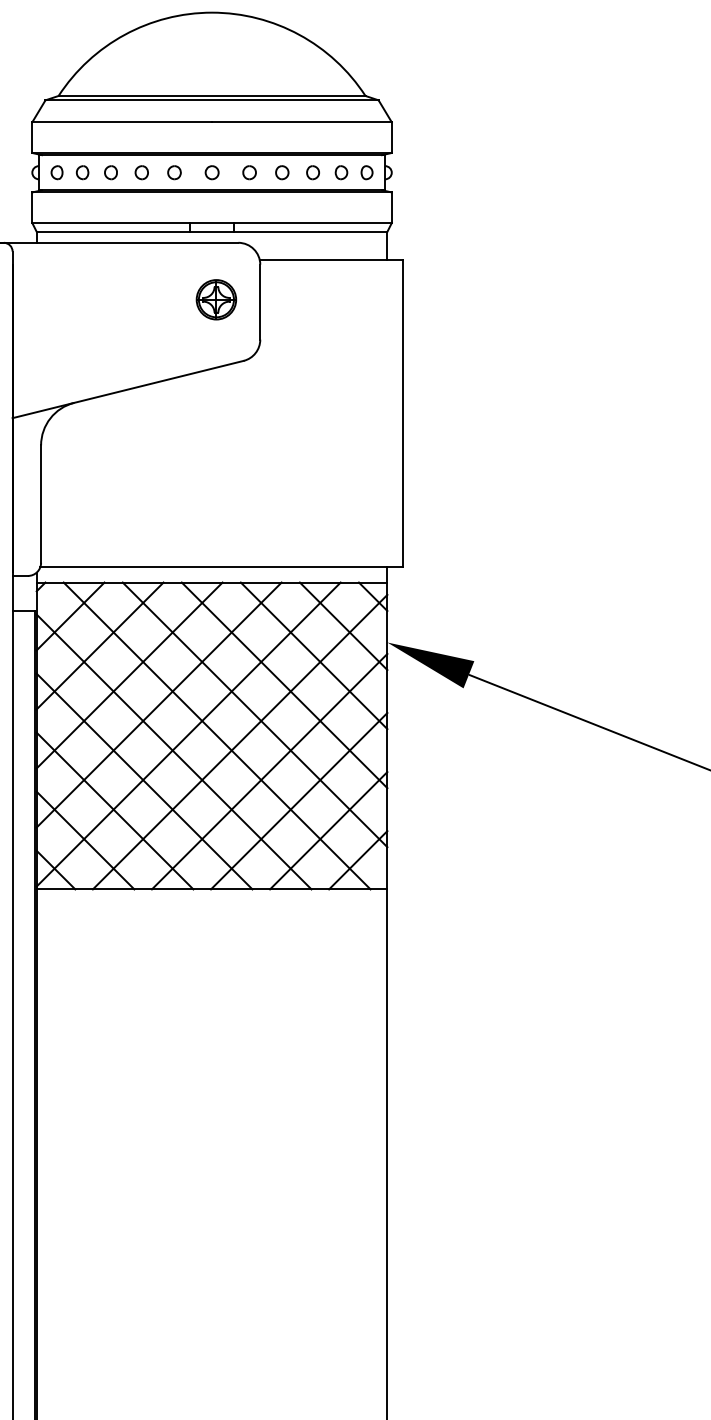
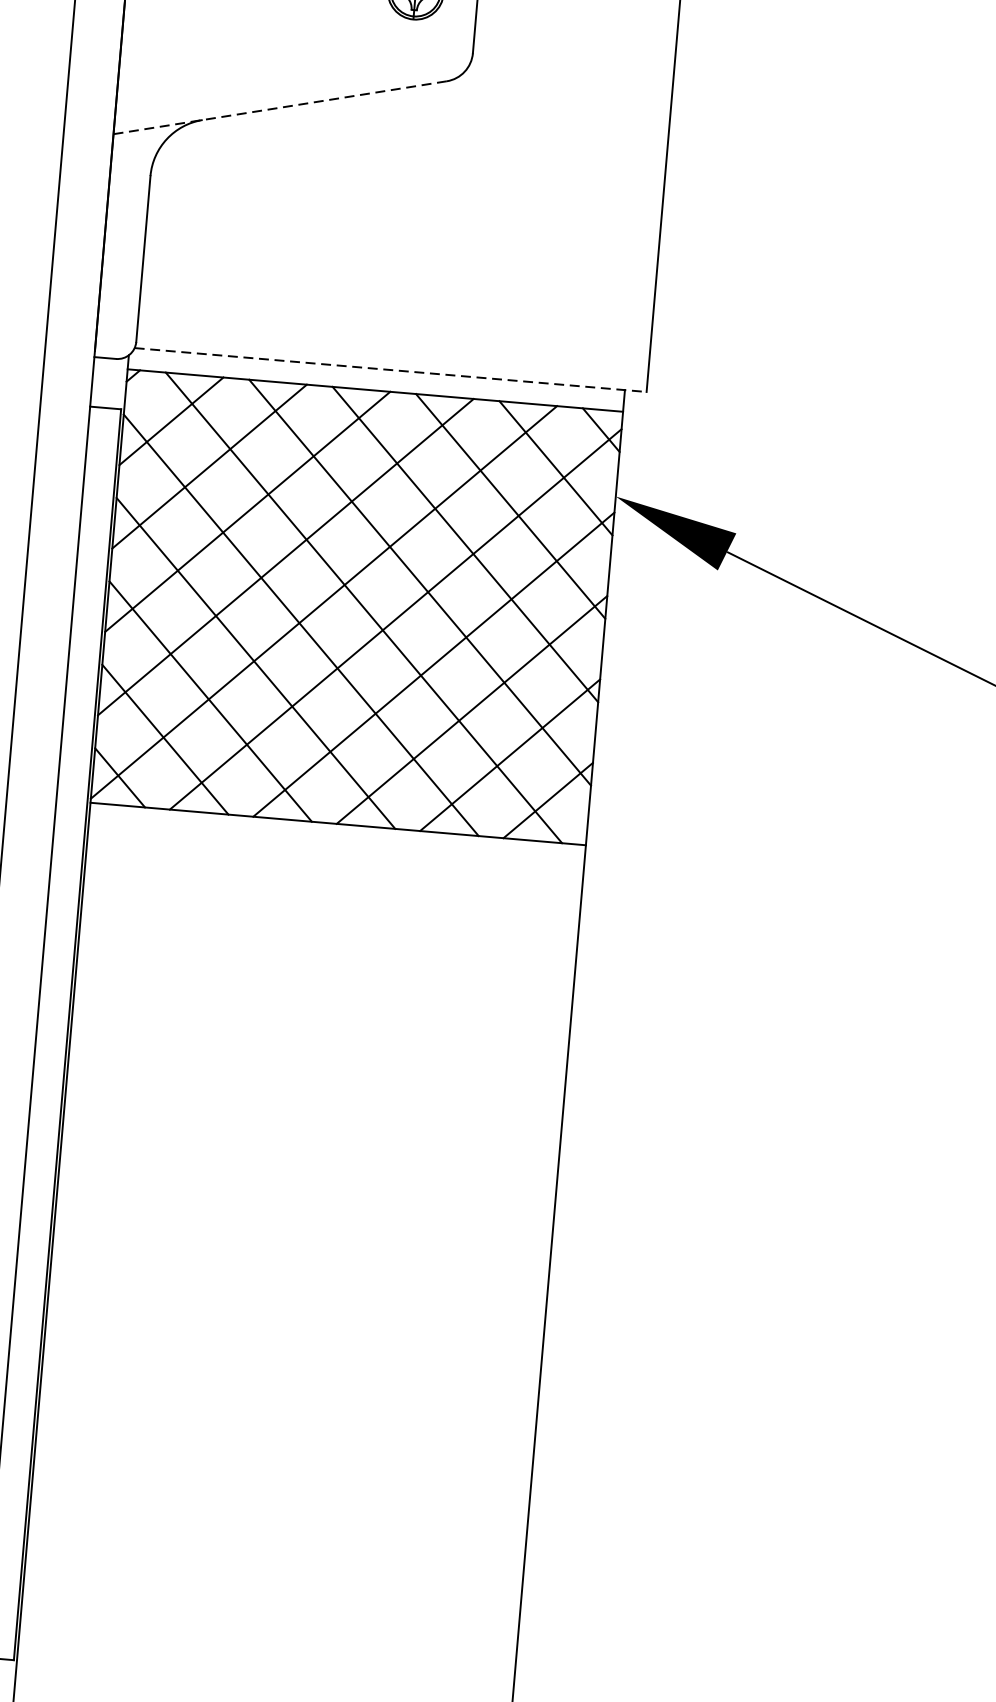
line: (127, 389) -> (279, 107), solid -> dashed
line: (222, 567) -> (391, 370), solid -> dashed

